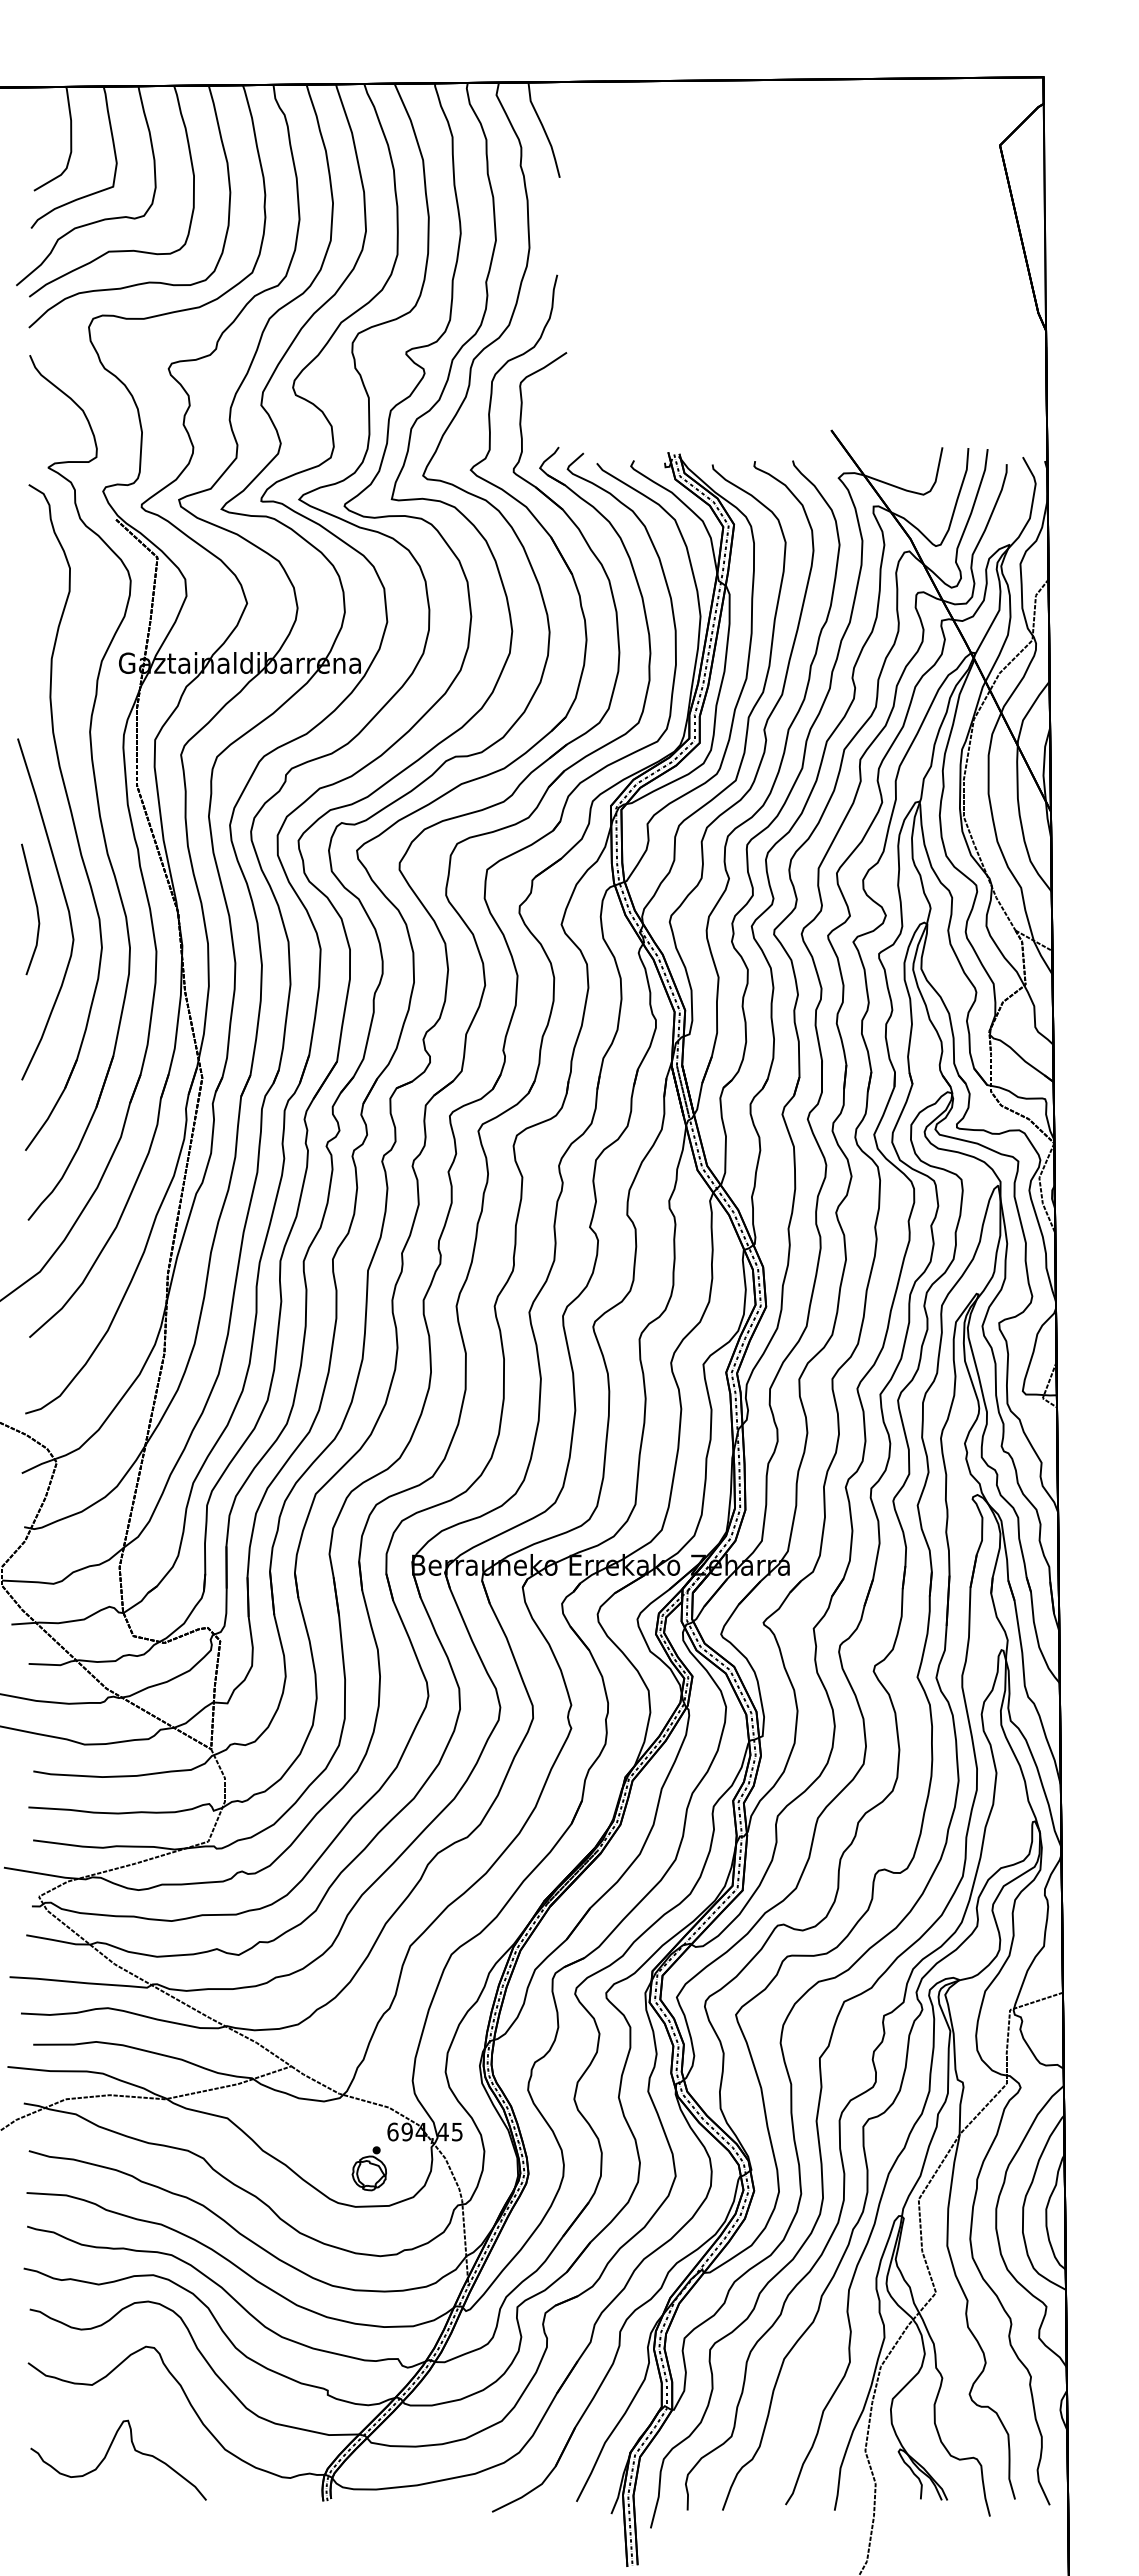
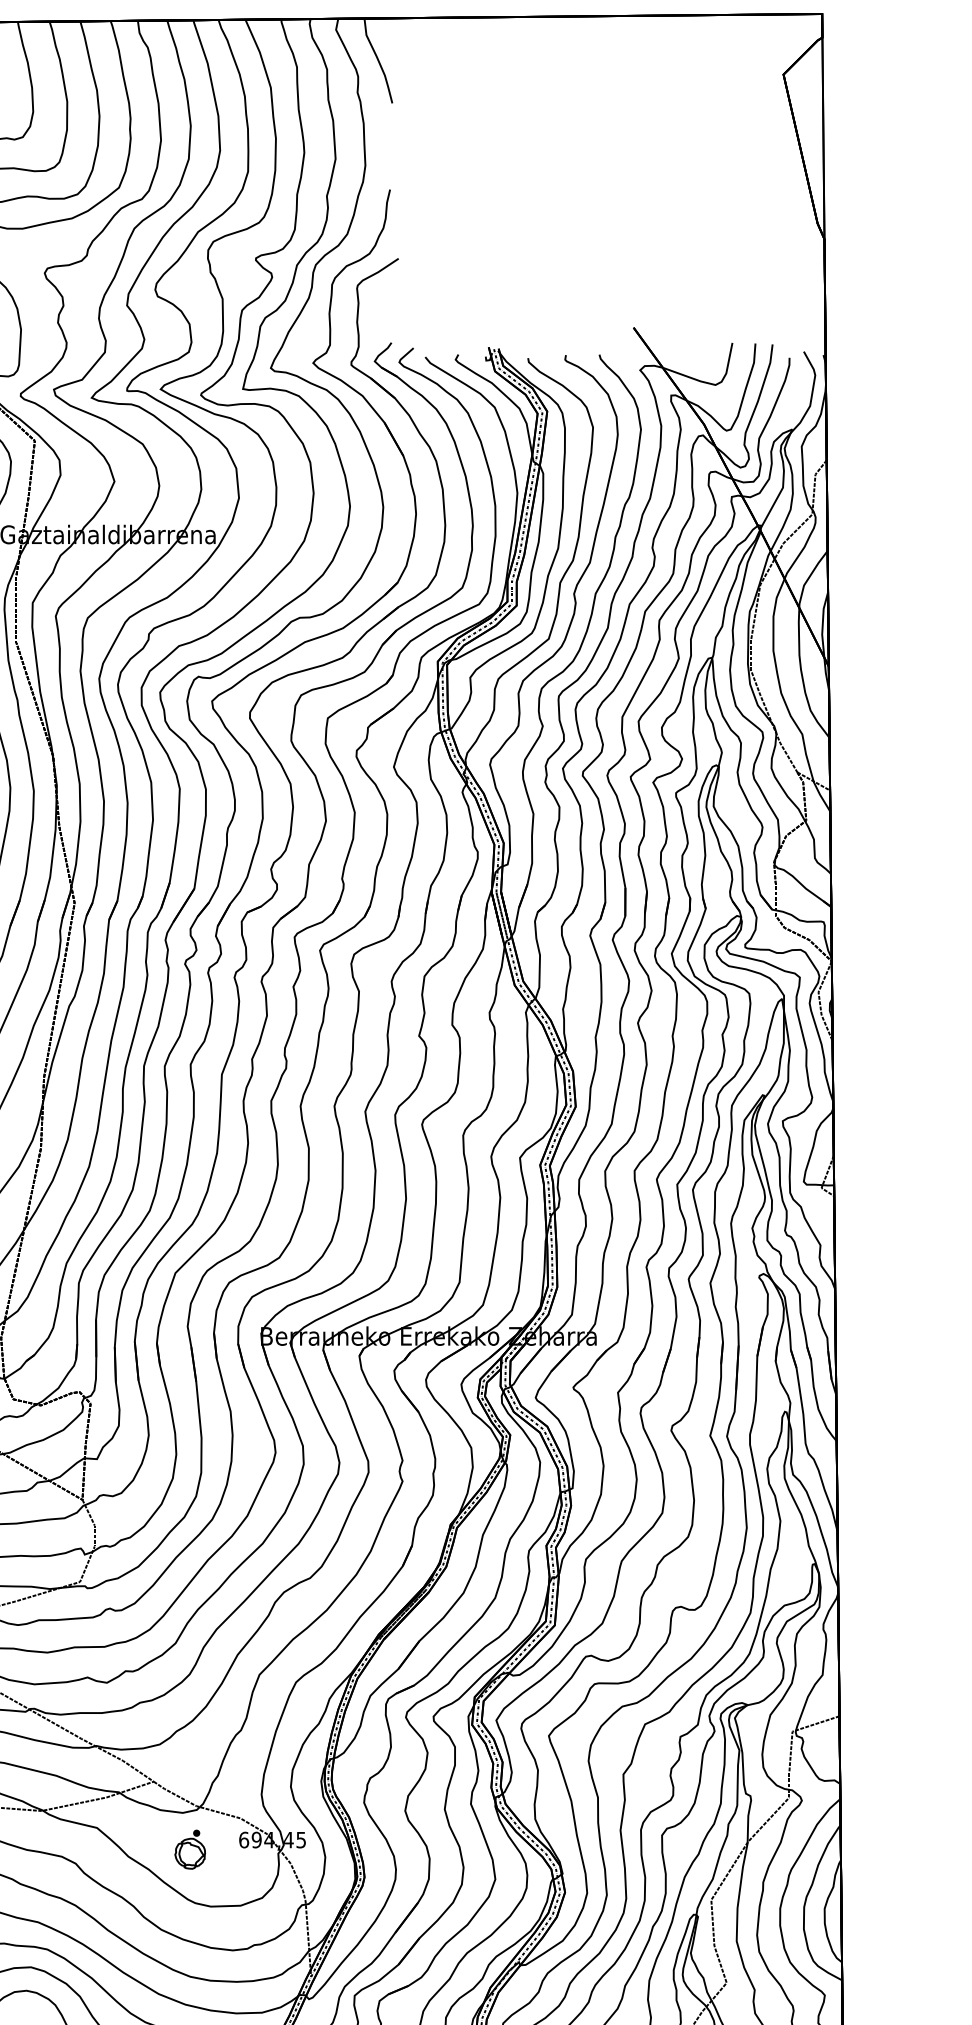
part: (368, 2168) -> (189, 1849), moved

